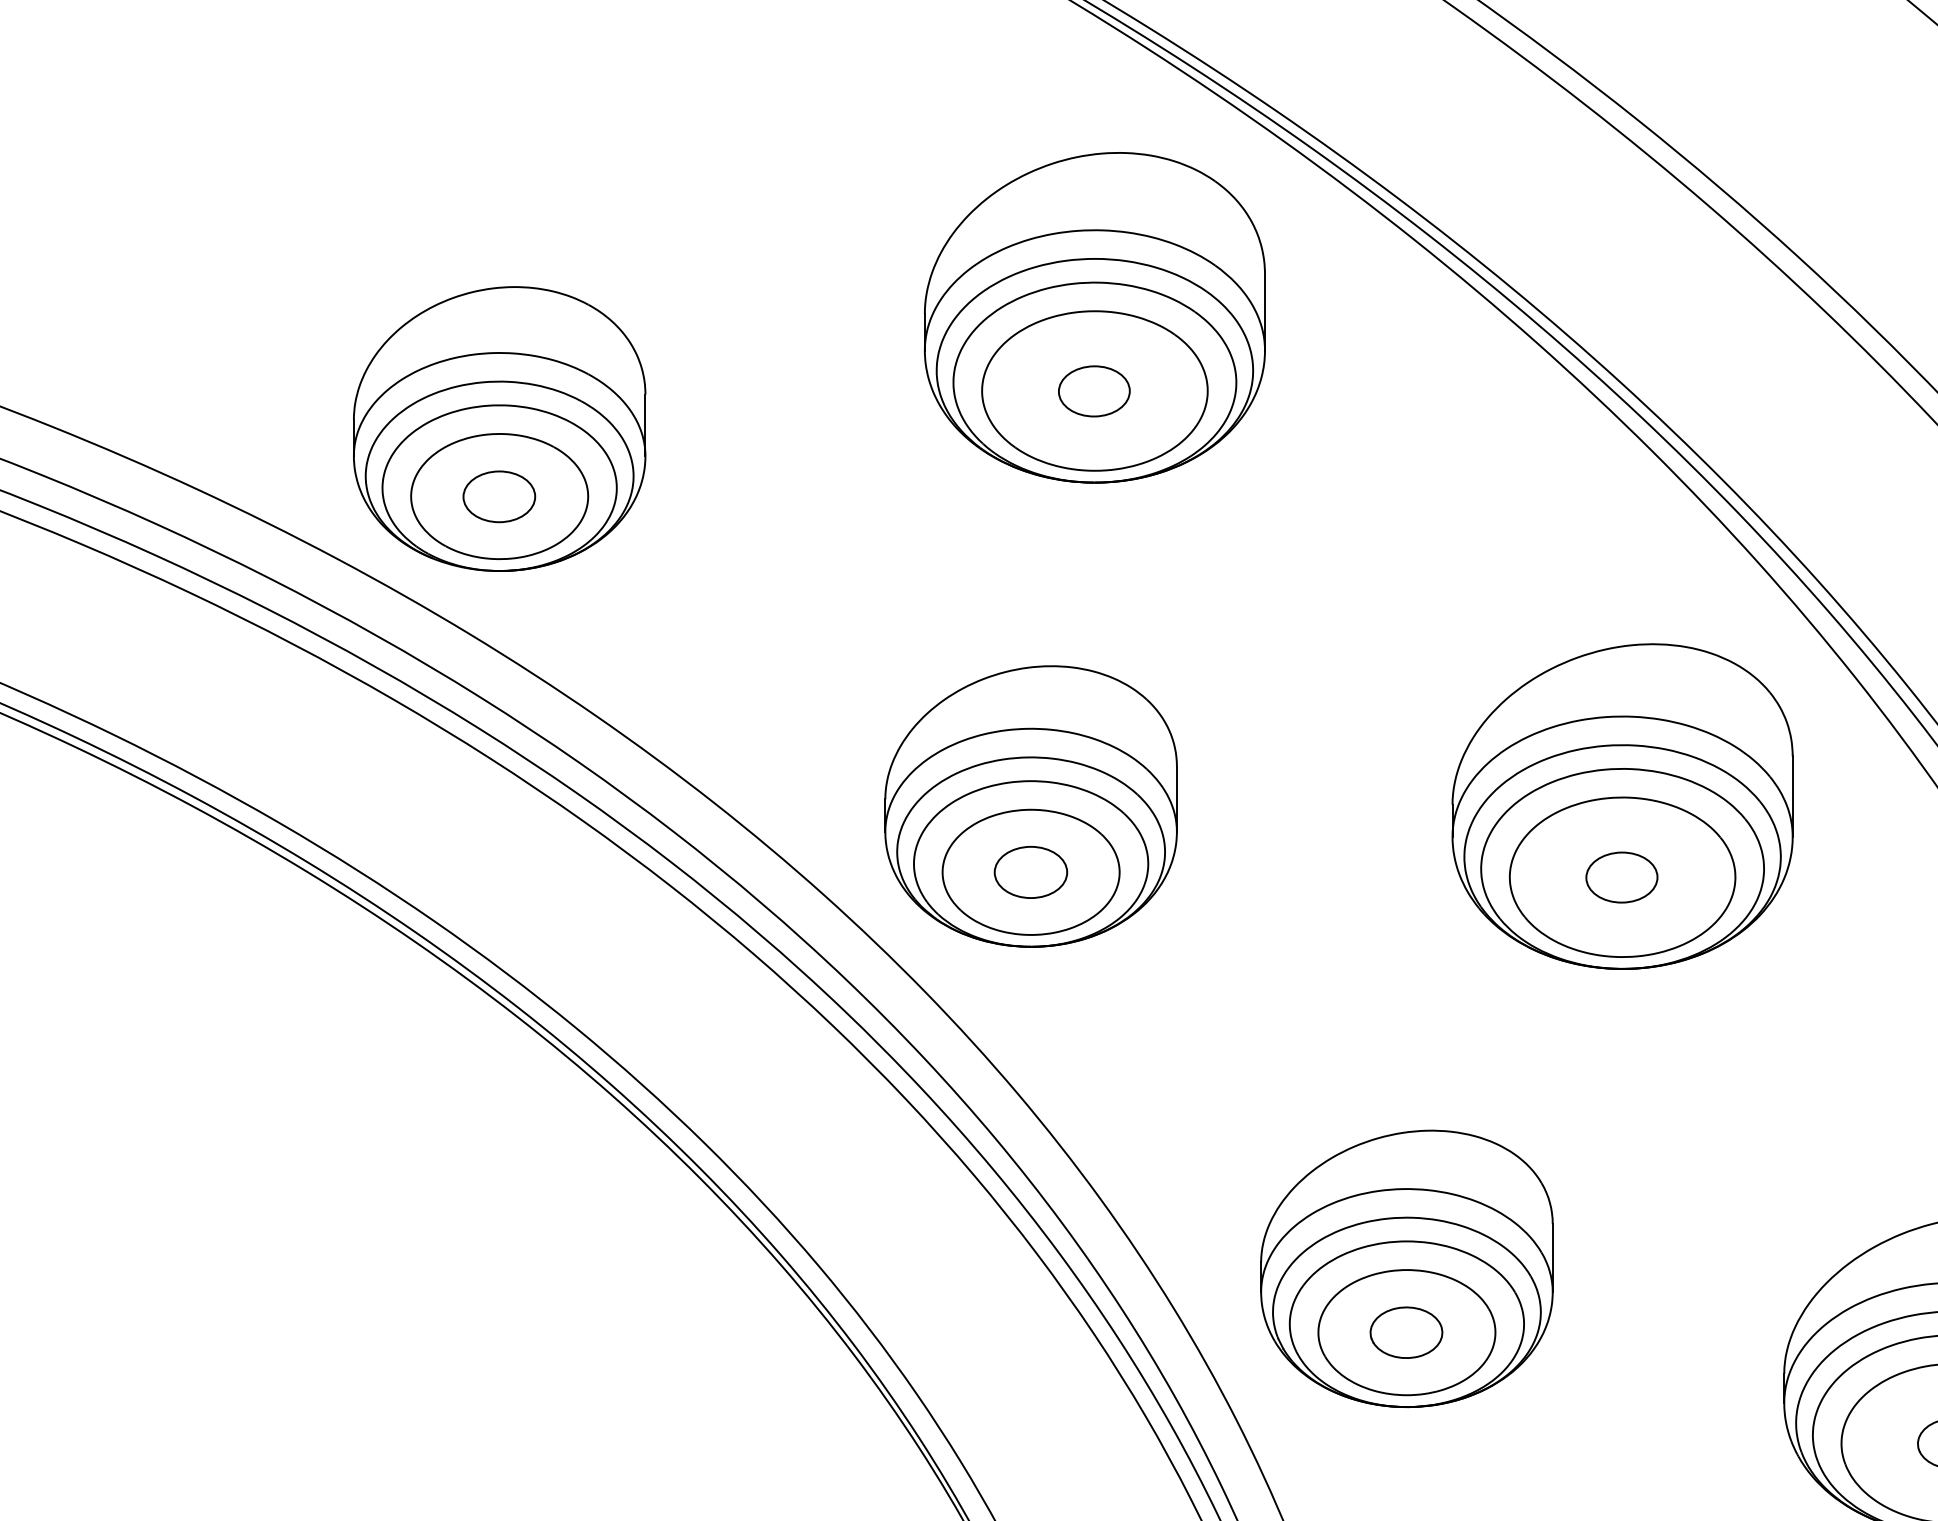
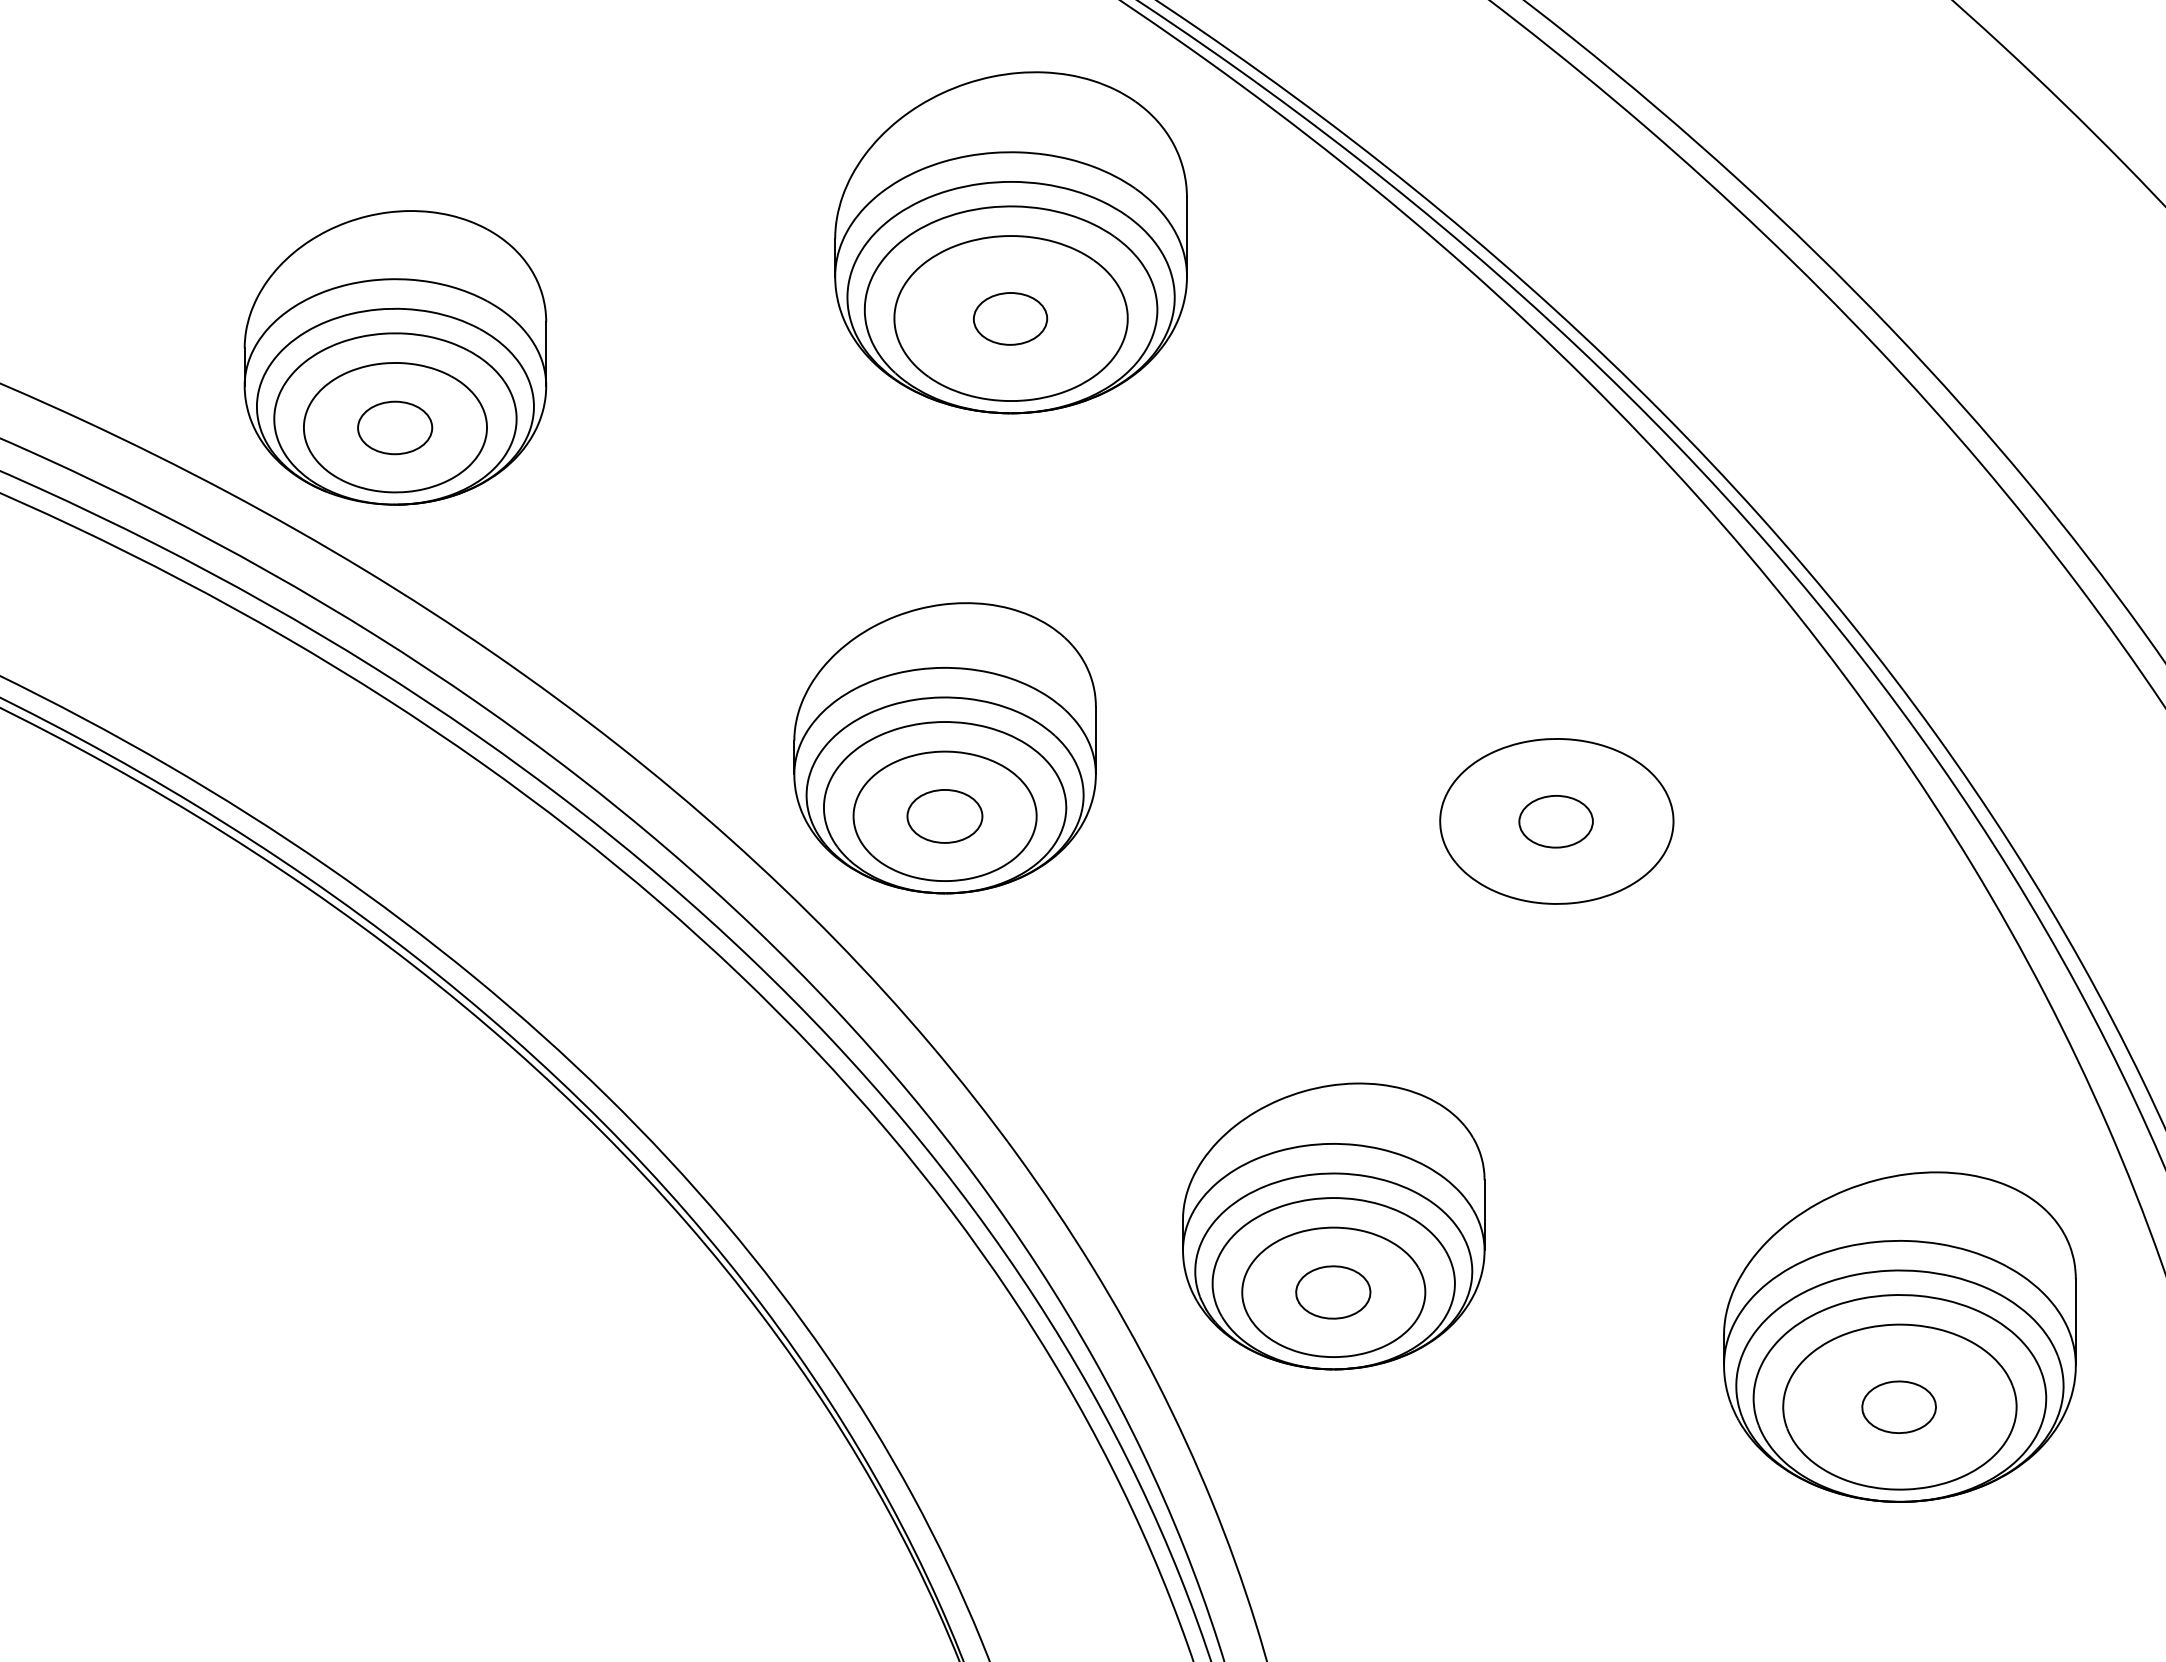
part: (1622, 806) -> (1556, 748), removed

